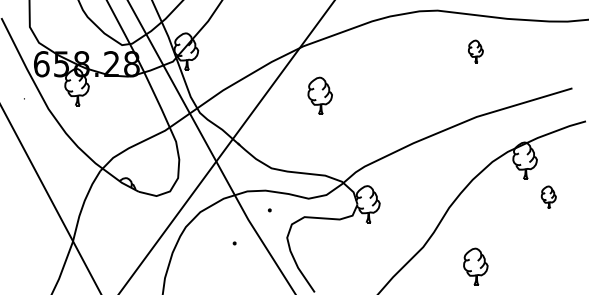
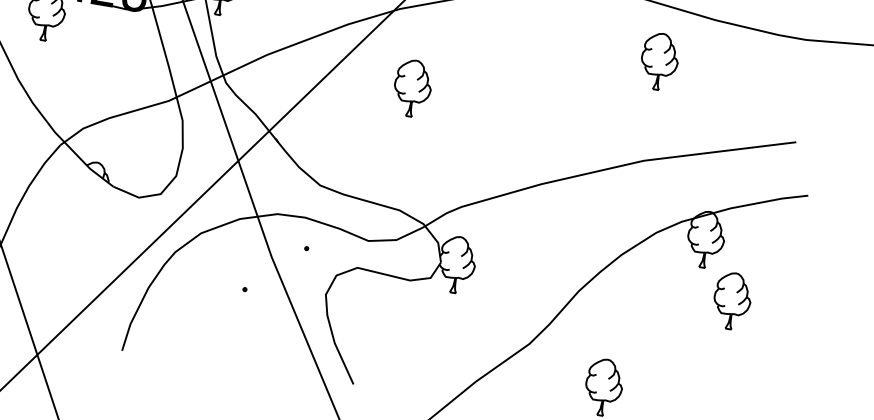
part: (475, 51) -> (659, 61), size x1.67
part: (548, 197) -> (731, 301), size x1.67

